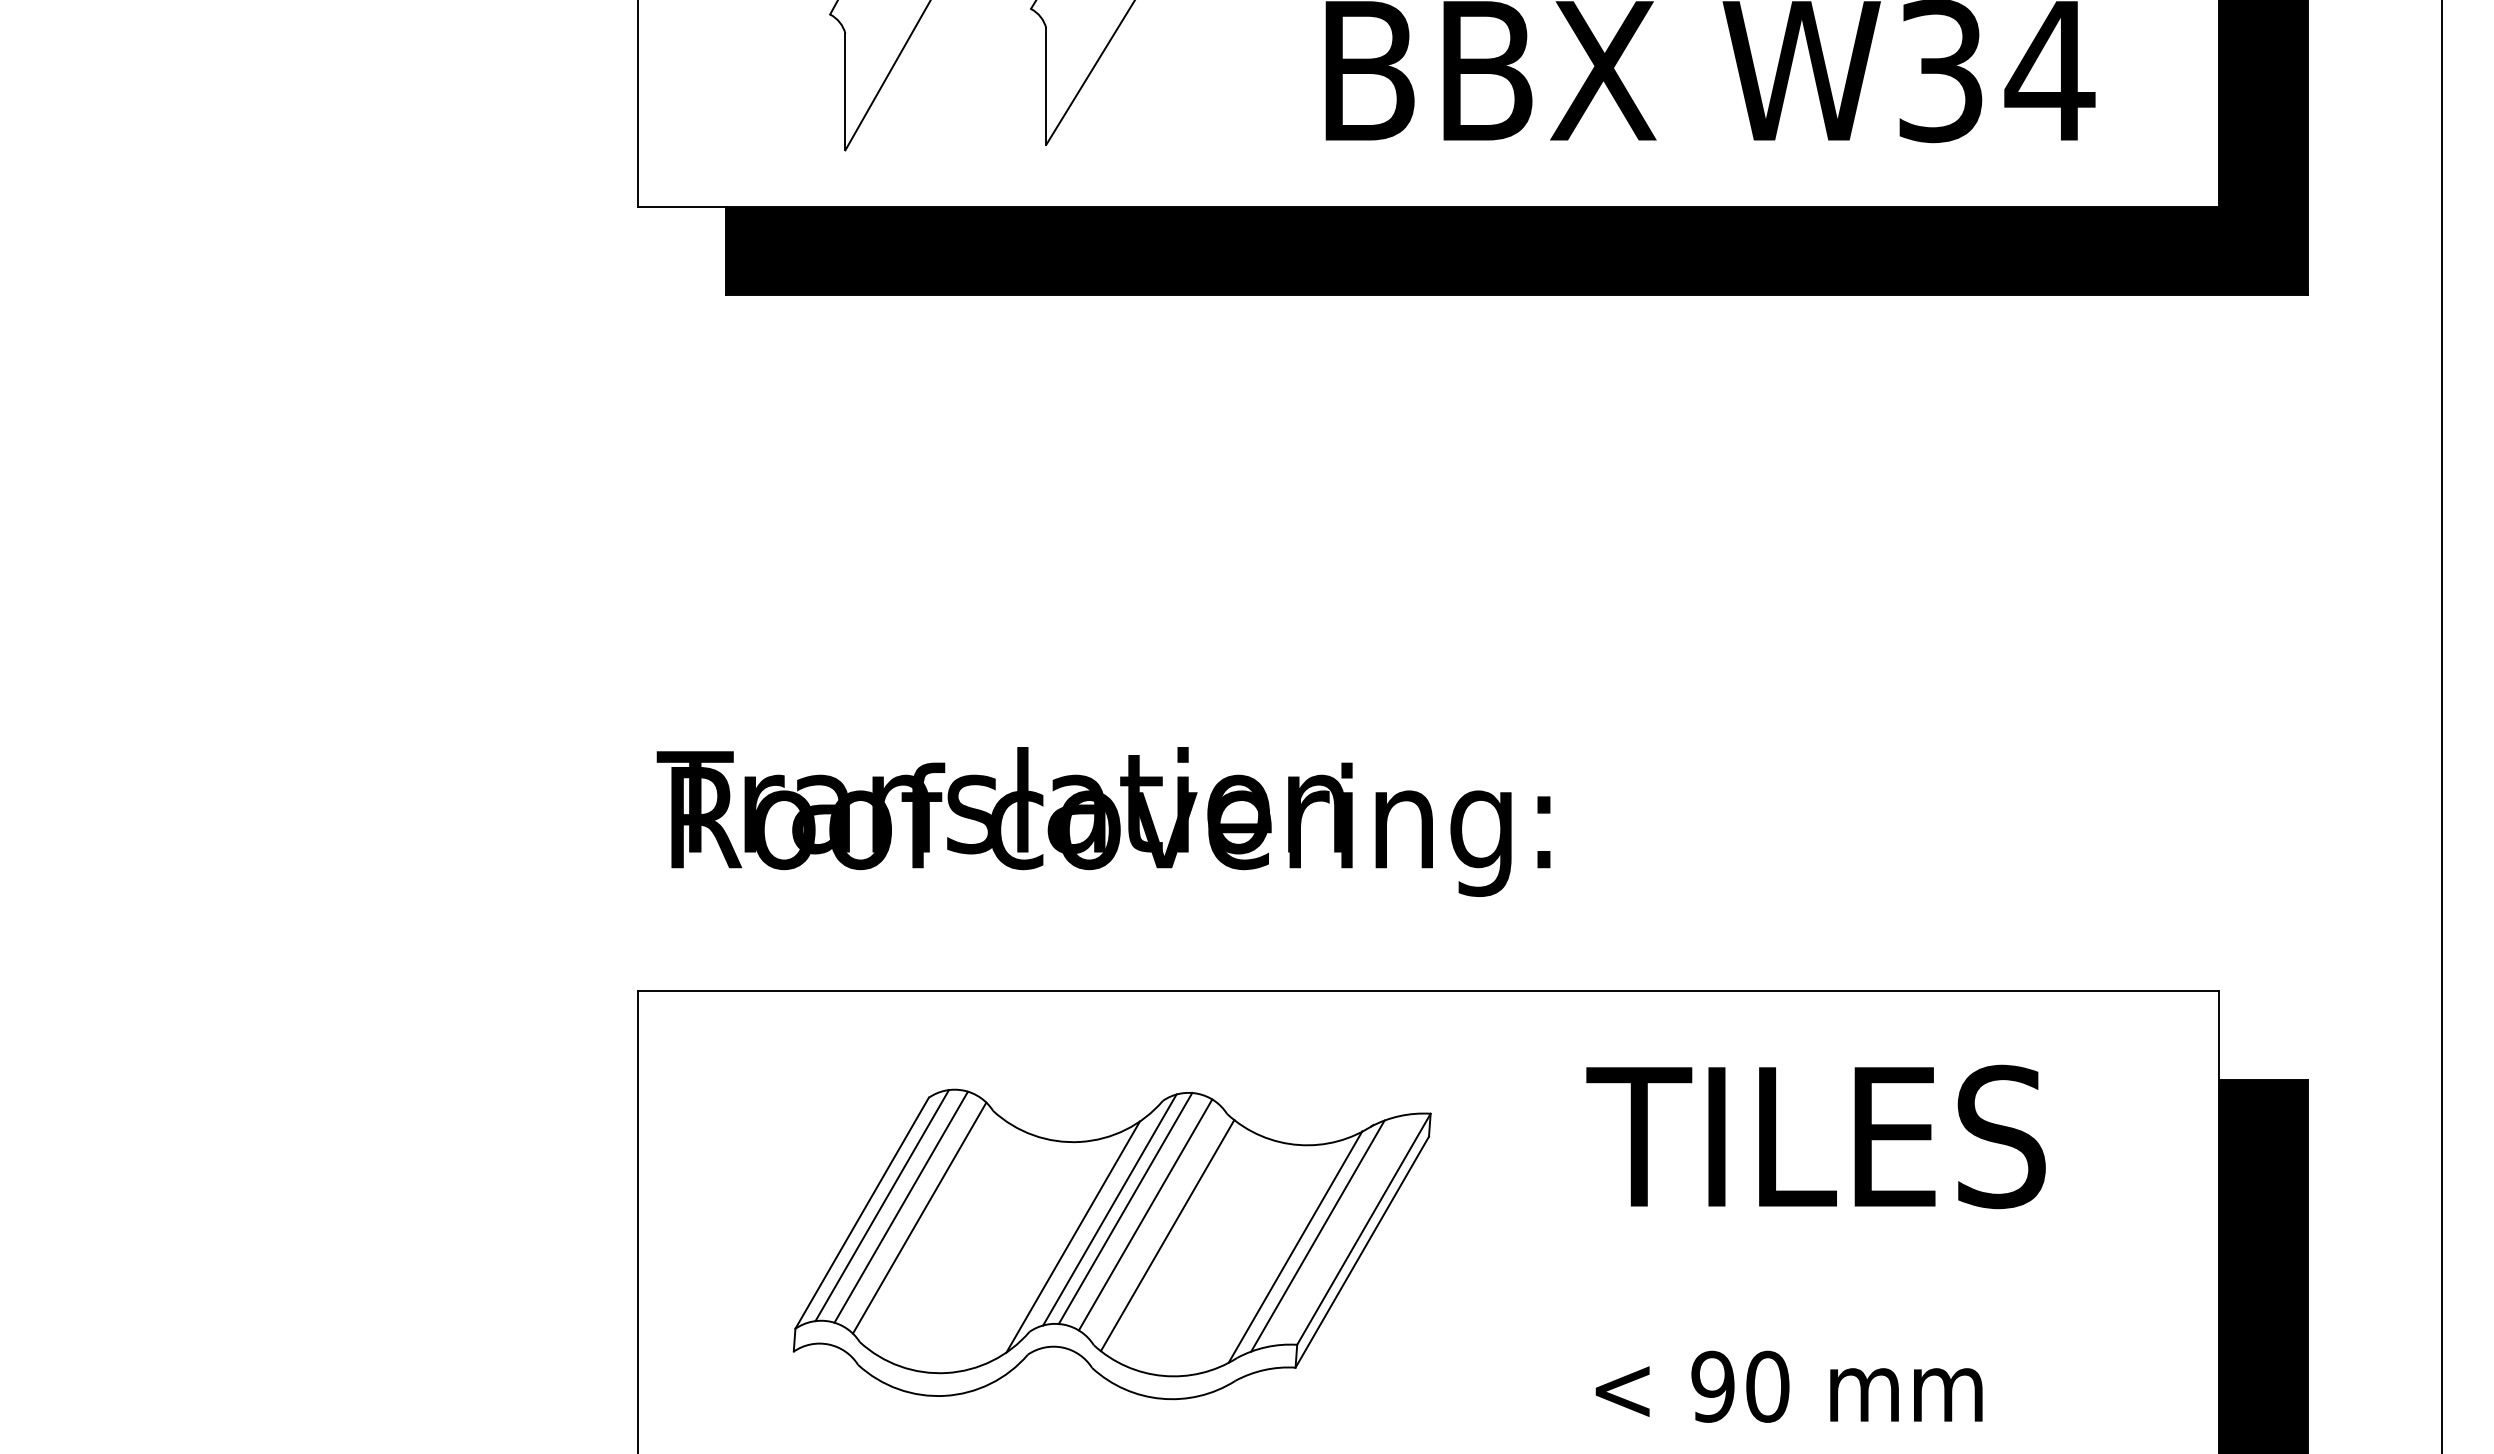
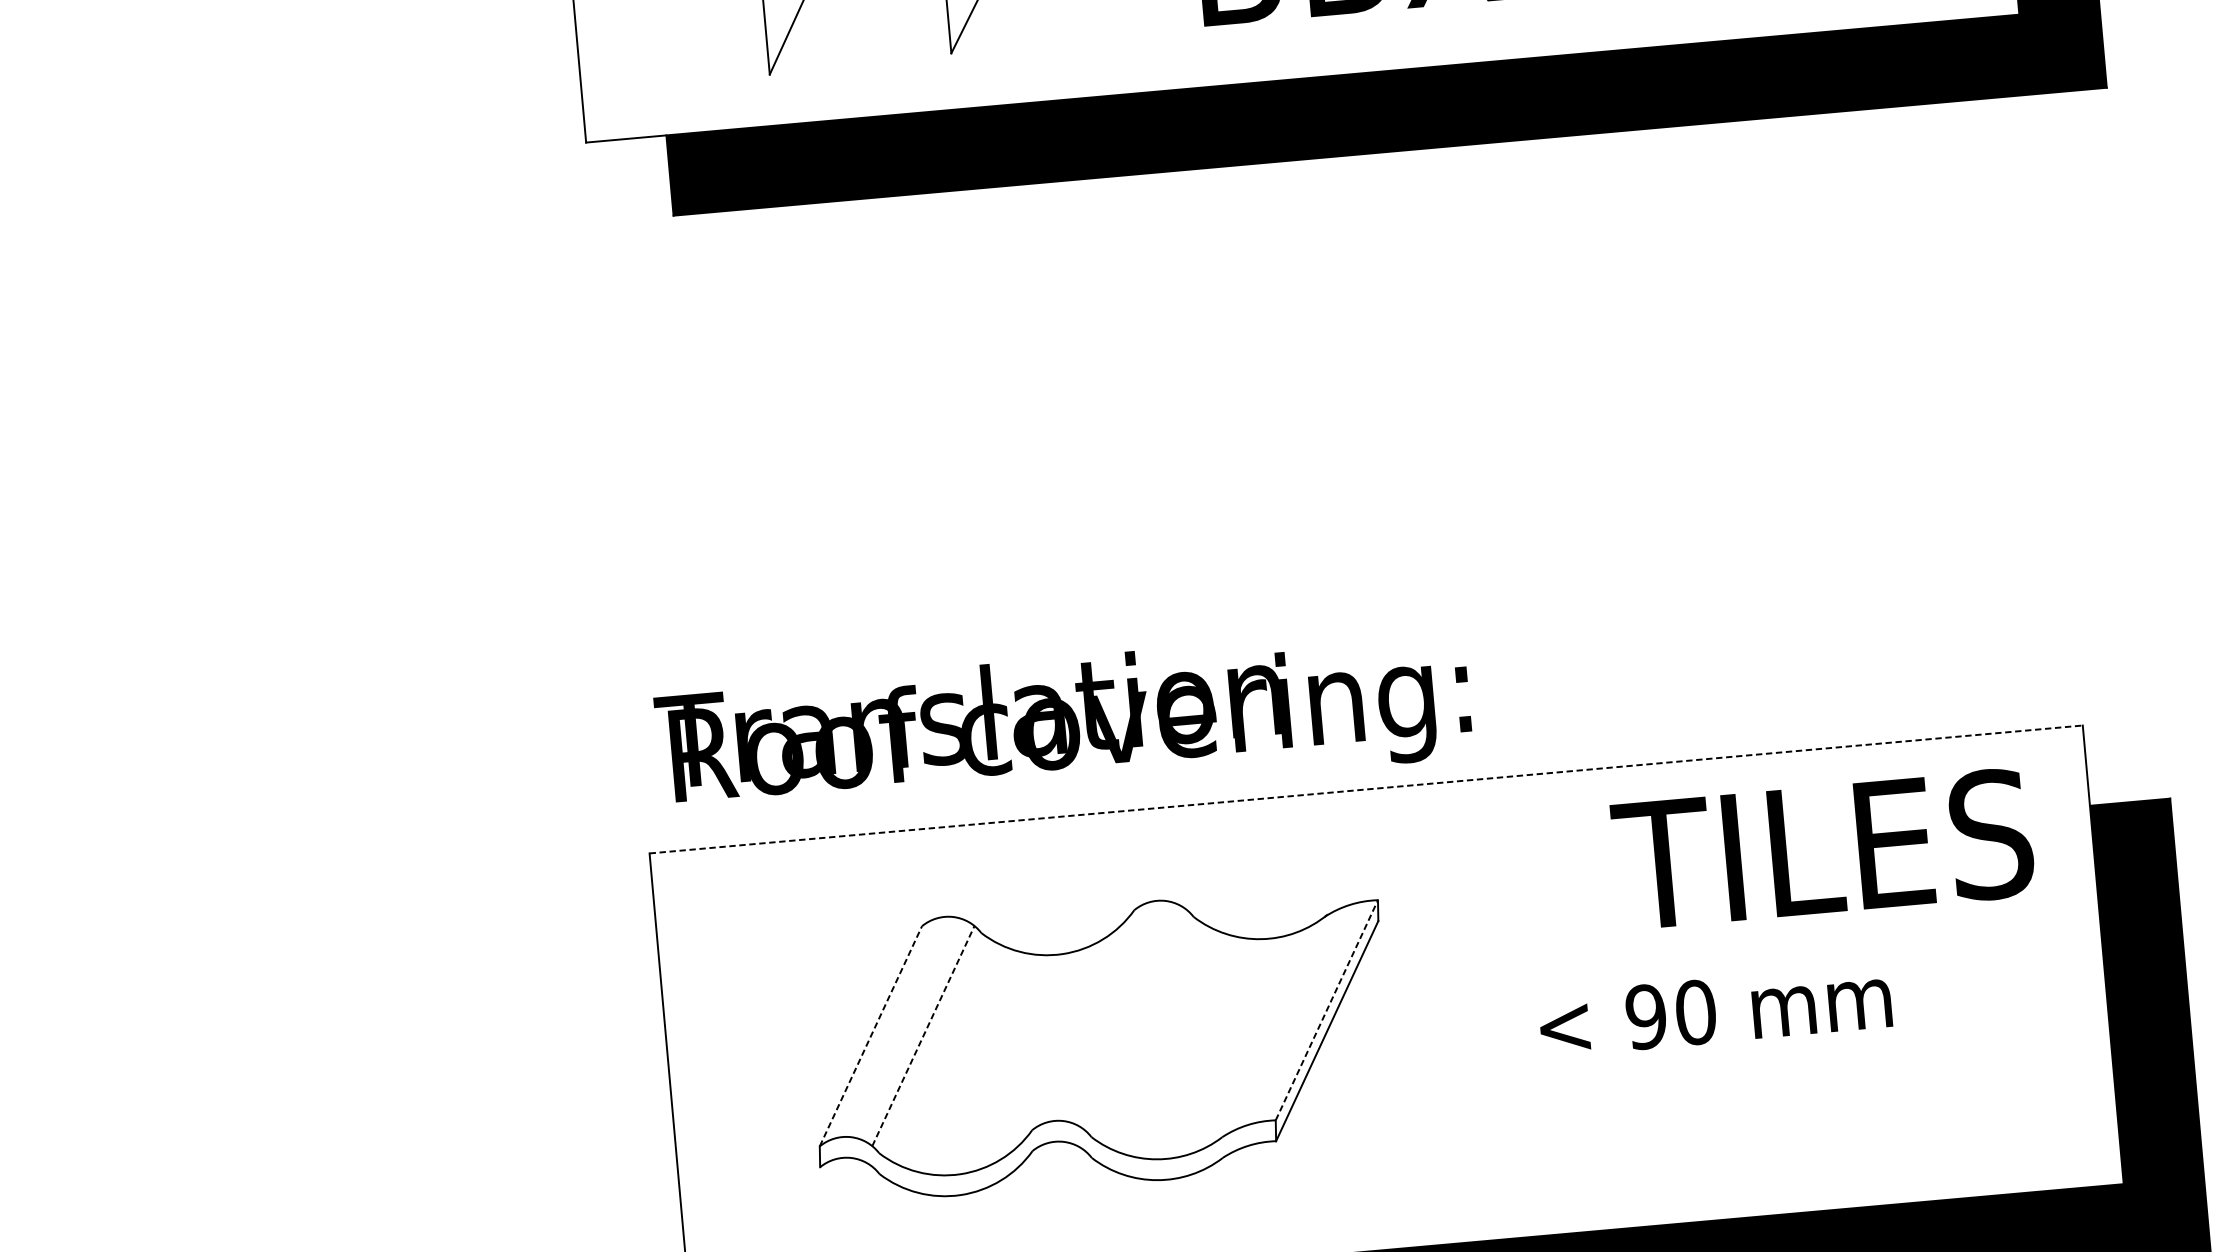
text: (1103, 821) -> (1063, 725), moved
line: (1428, 991) -> (1366, 789), solid -> dashed
text: (1815, 1136) -> (1822, 849), moved
line: (881, 1205) -> (887, 1027), removed
line: (900, 1206) -> (905, 1027), removed
line: (1125, 1208) -> (1109, 1010), removed
line: (1109, 1209) -> (1094, 1012), removed
line: (862, 1212) -> (871, 1035), solid -> dashed
line: (1145, 1214) -> (1127, 1014), removed
line: (919, 1217) -> (923, 1035), solid -> dashed
line: (1364, 1228) -> (1327, 1009), solid -> dashed
line: (1167, 1235) -> (1149, 1031), removed
line: (1317, 1235) -> (1285, 1019), removed
line: (1072, 1236) -> (1063, 1040), removed
line: (1295, 1246) -> (1266, 1031), removed
text: (1788, 1386) -> (1714, 1010), moved

